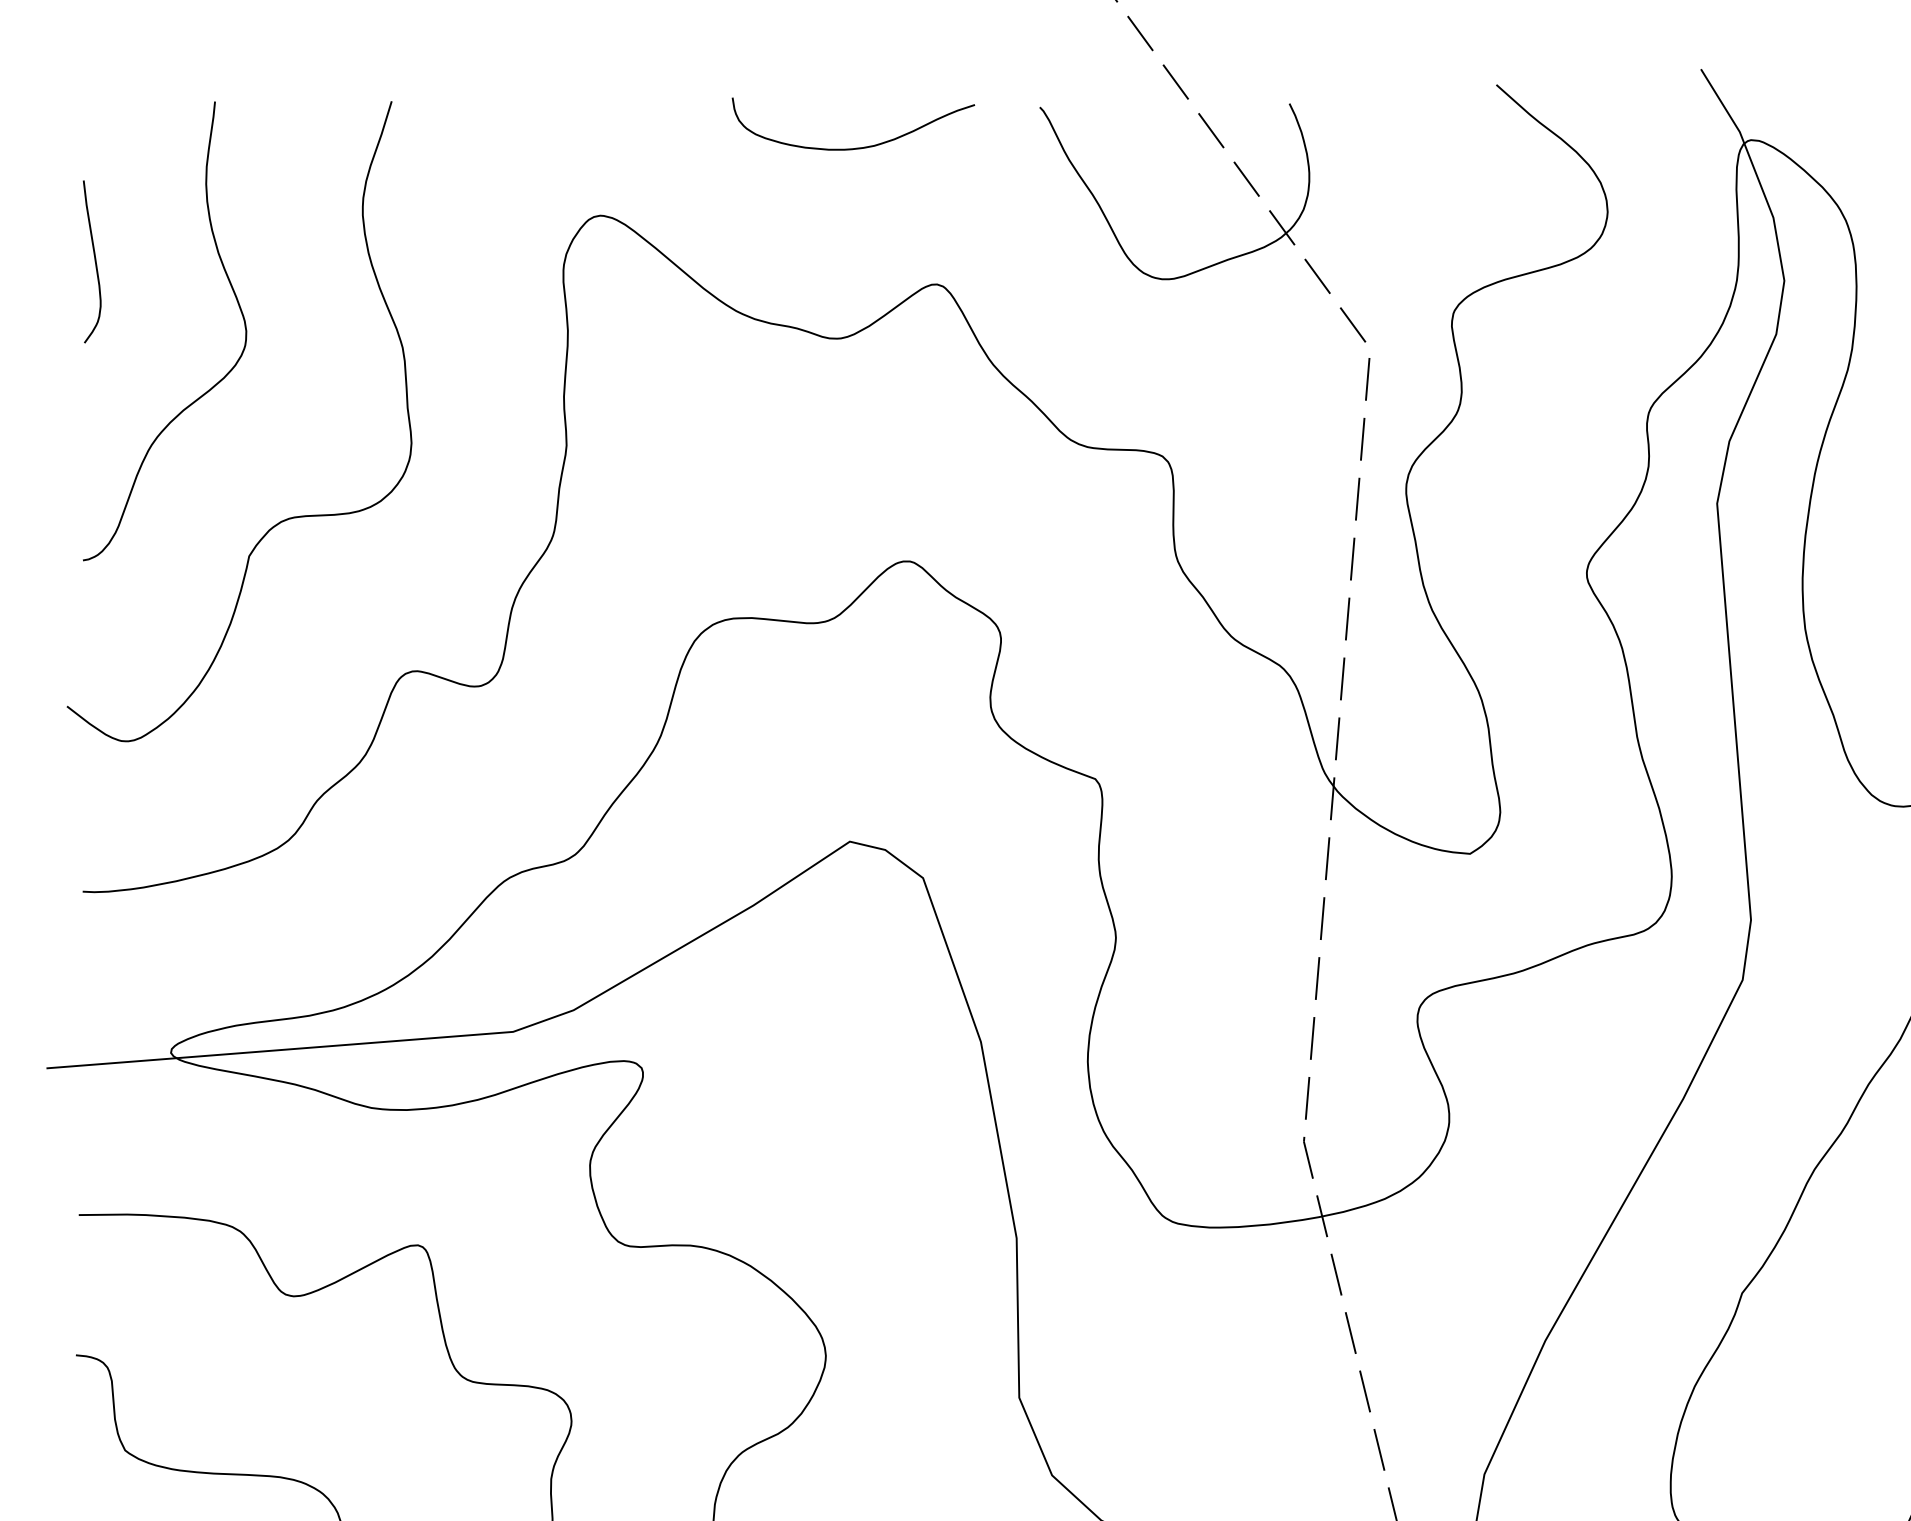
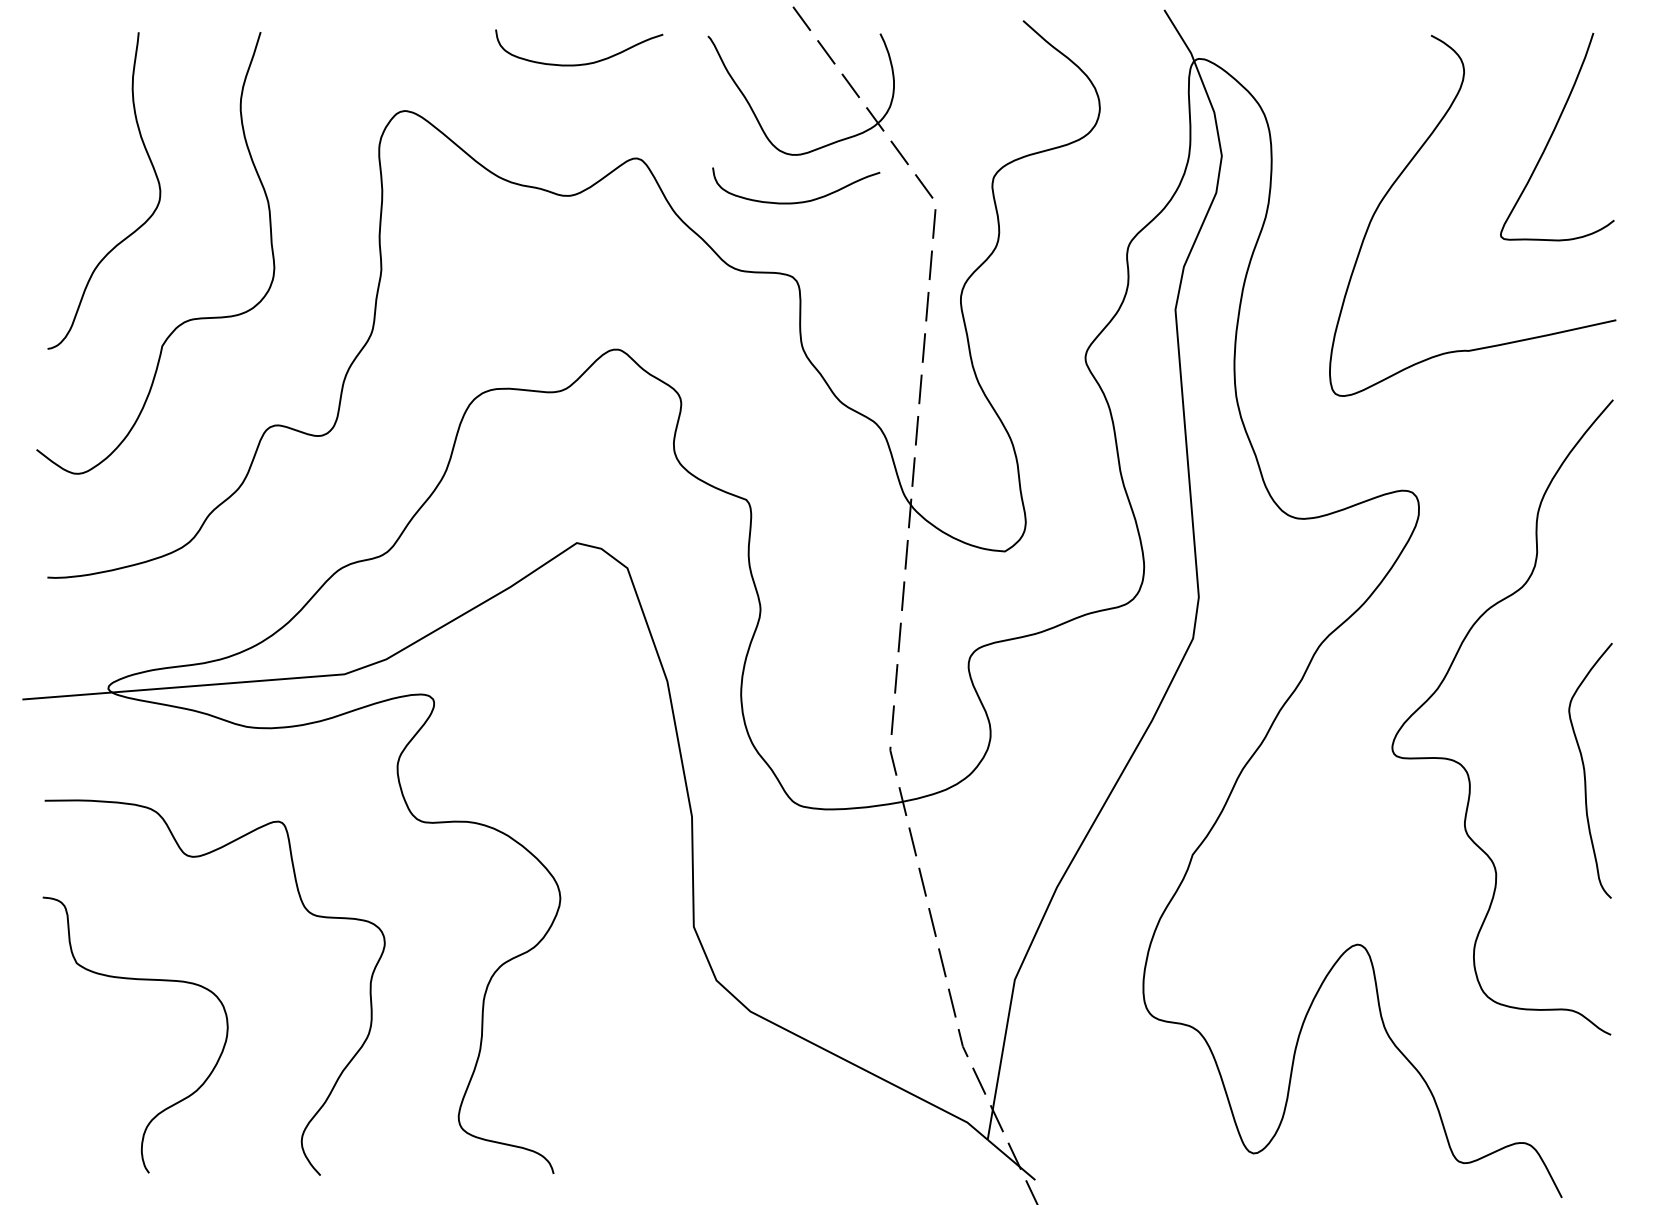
curve: (94, 261) -> (55, 142), removed
curve: (1170, 346) -> (798, 201), added

